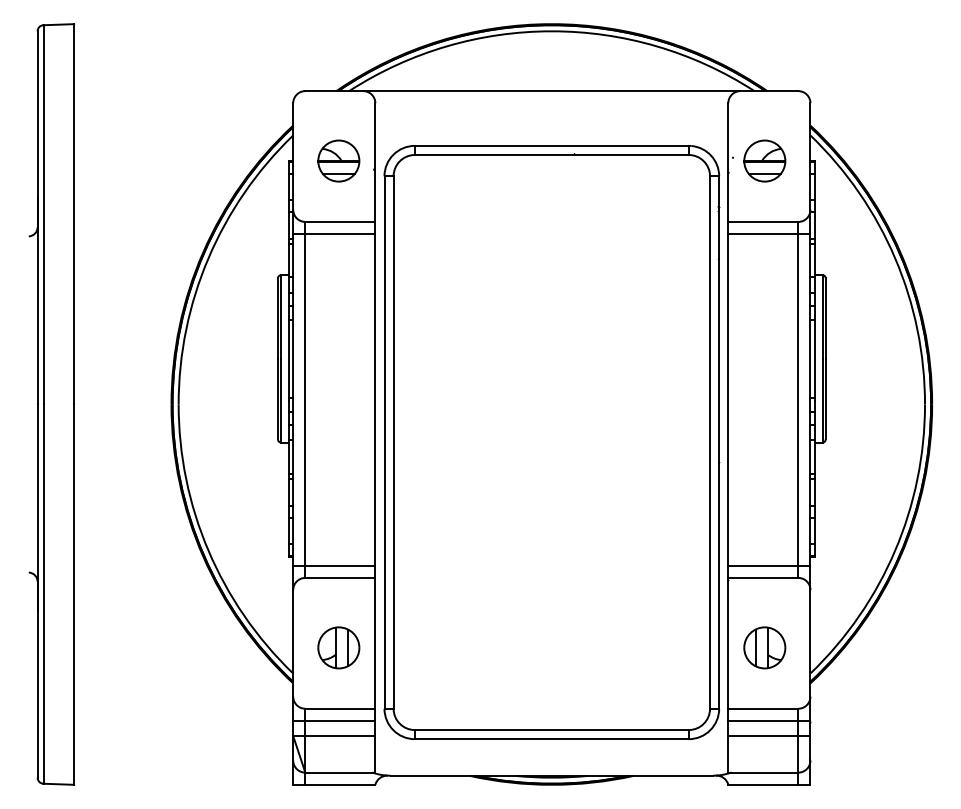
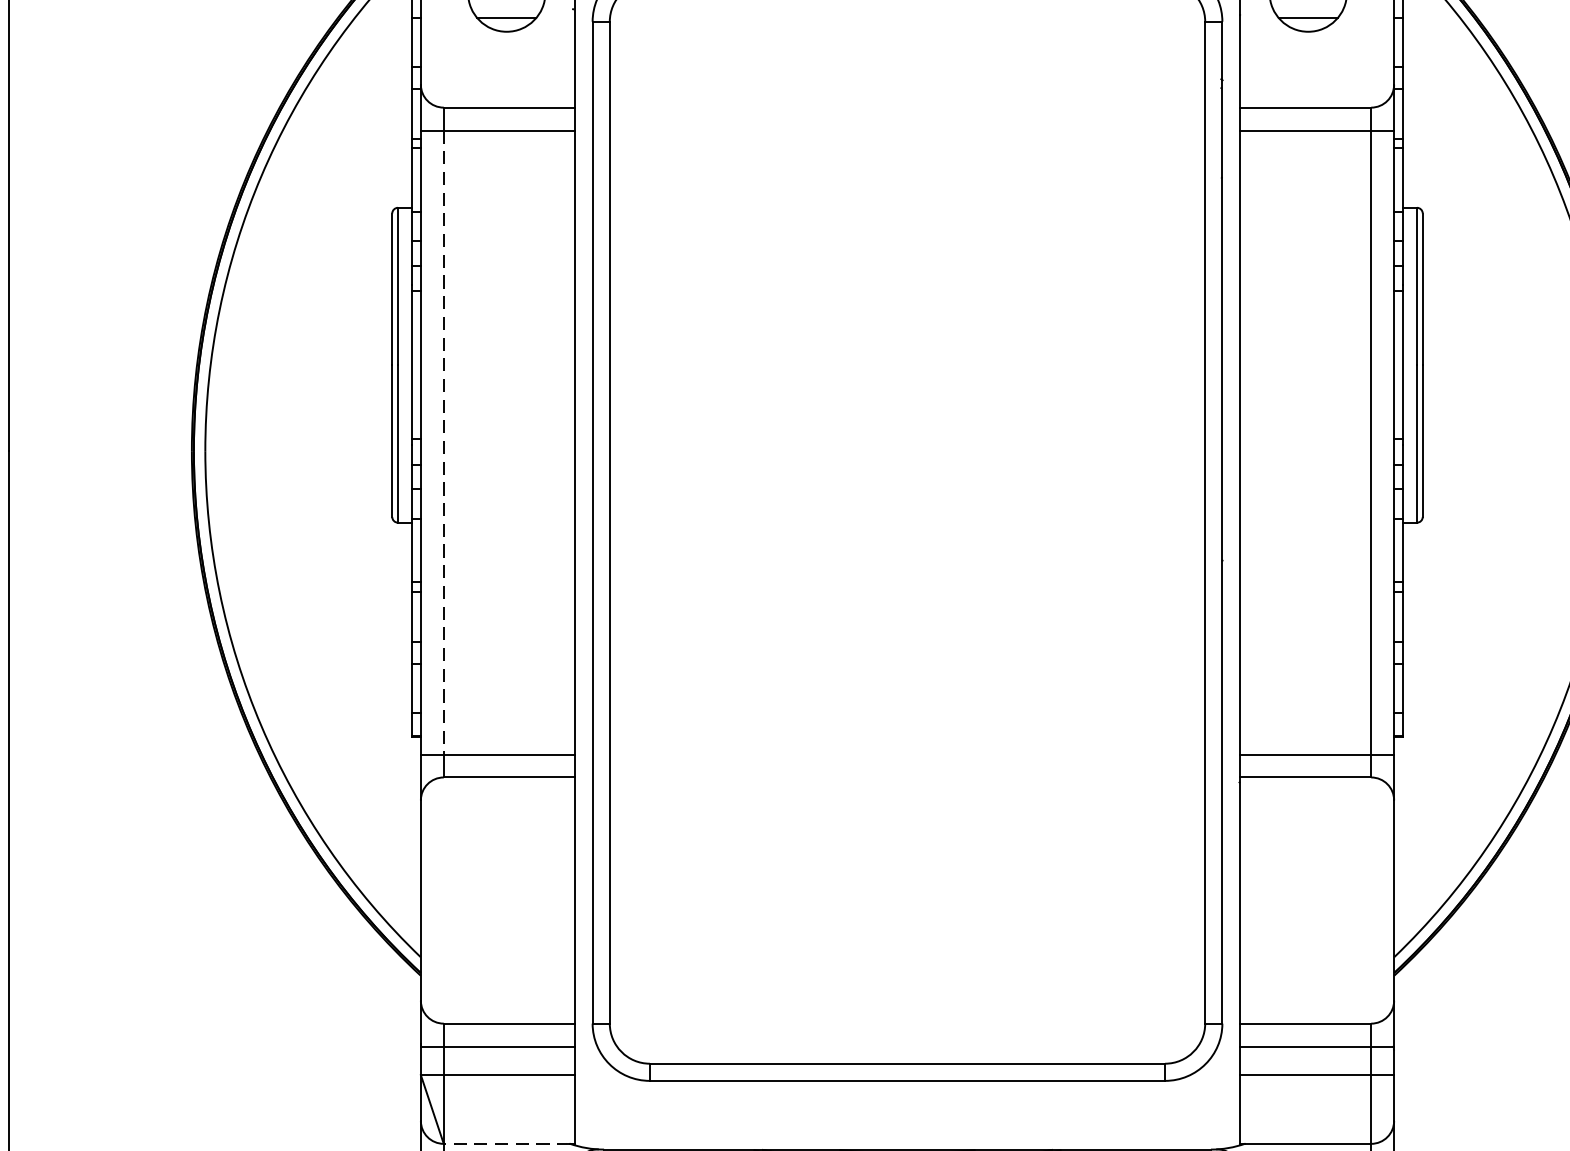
line: (305, 399) -> (443, 441), solid -> dashed
part: (338, 647) -> (506, 908), removed
part: (764, 647) -> (1307, 908), removed
line: (338, 772) -> (506, 1143), solid -> dashed

